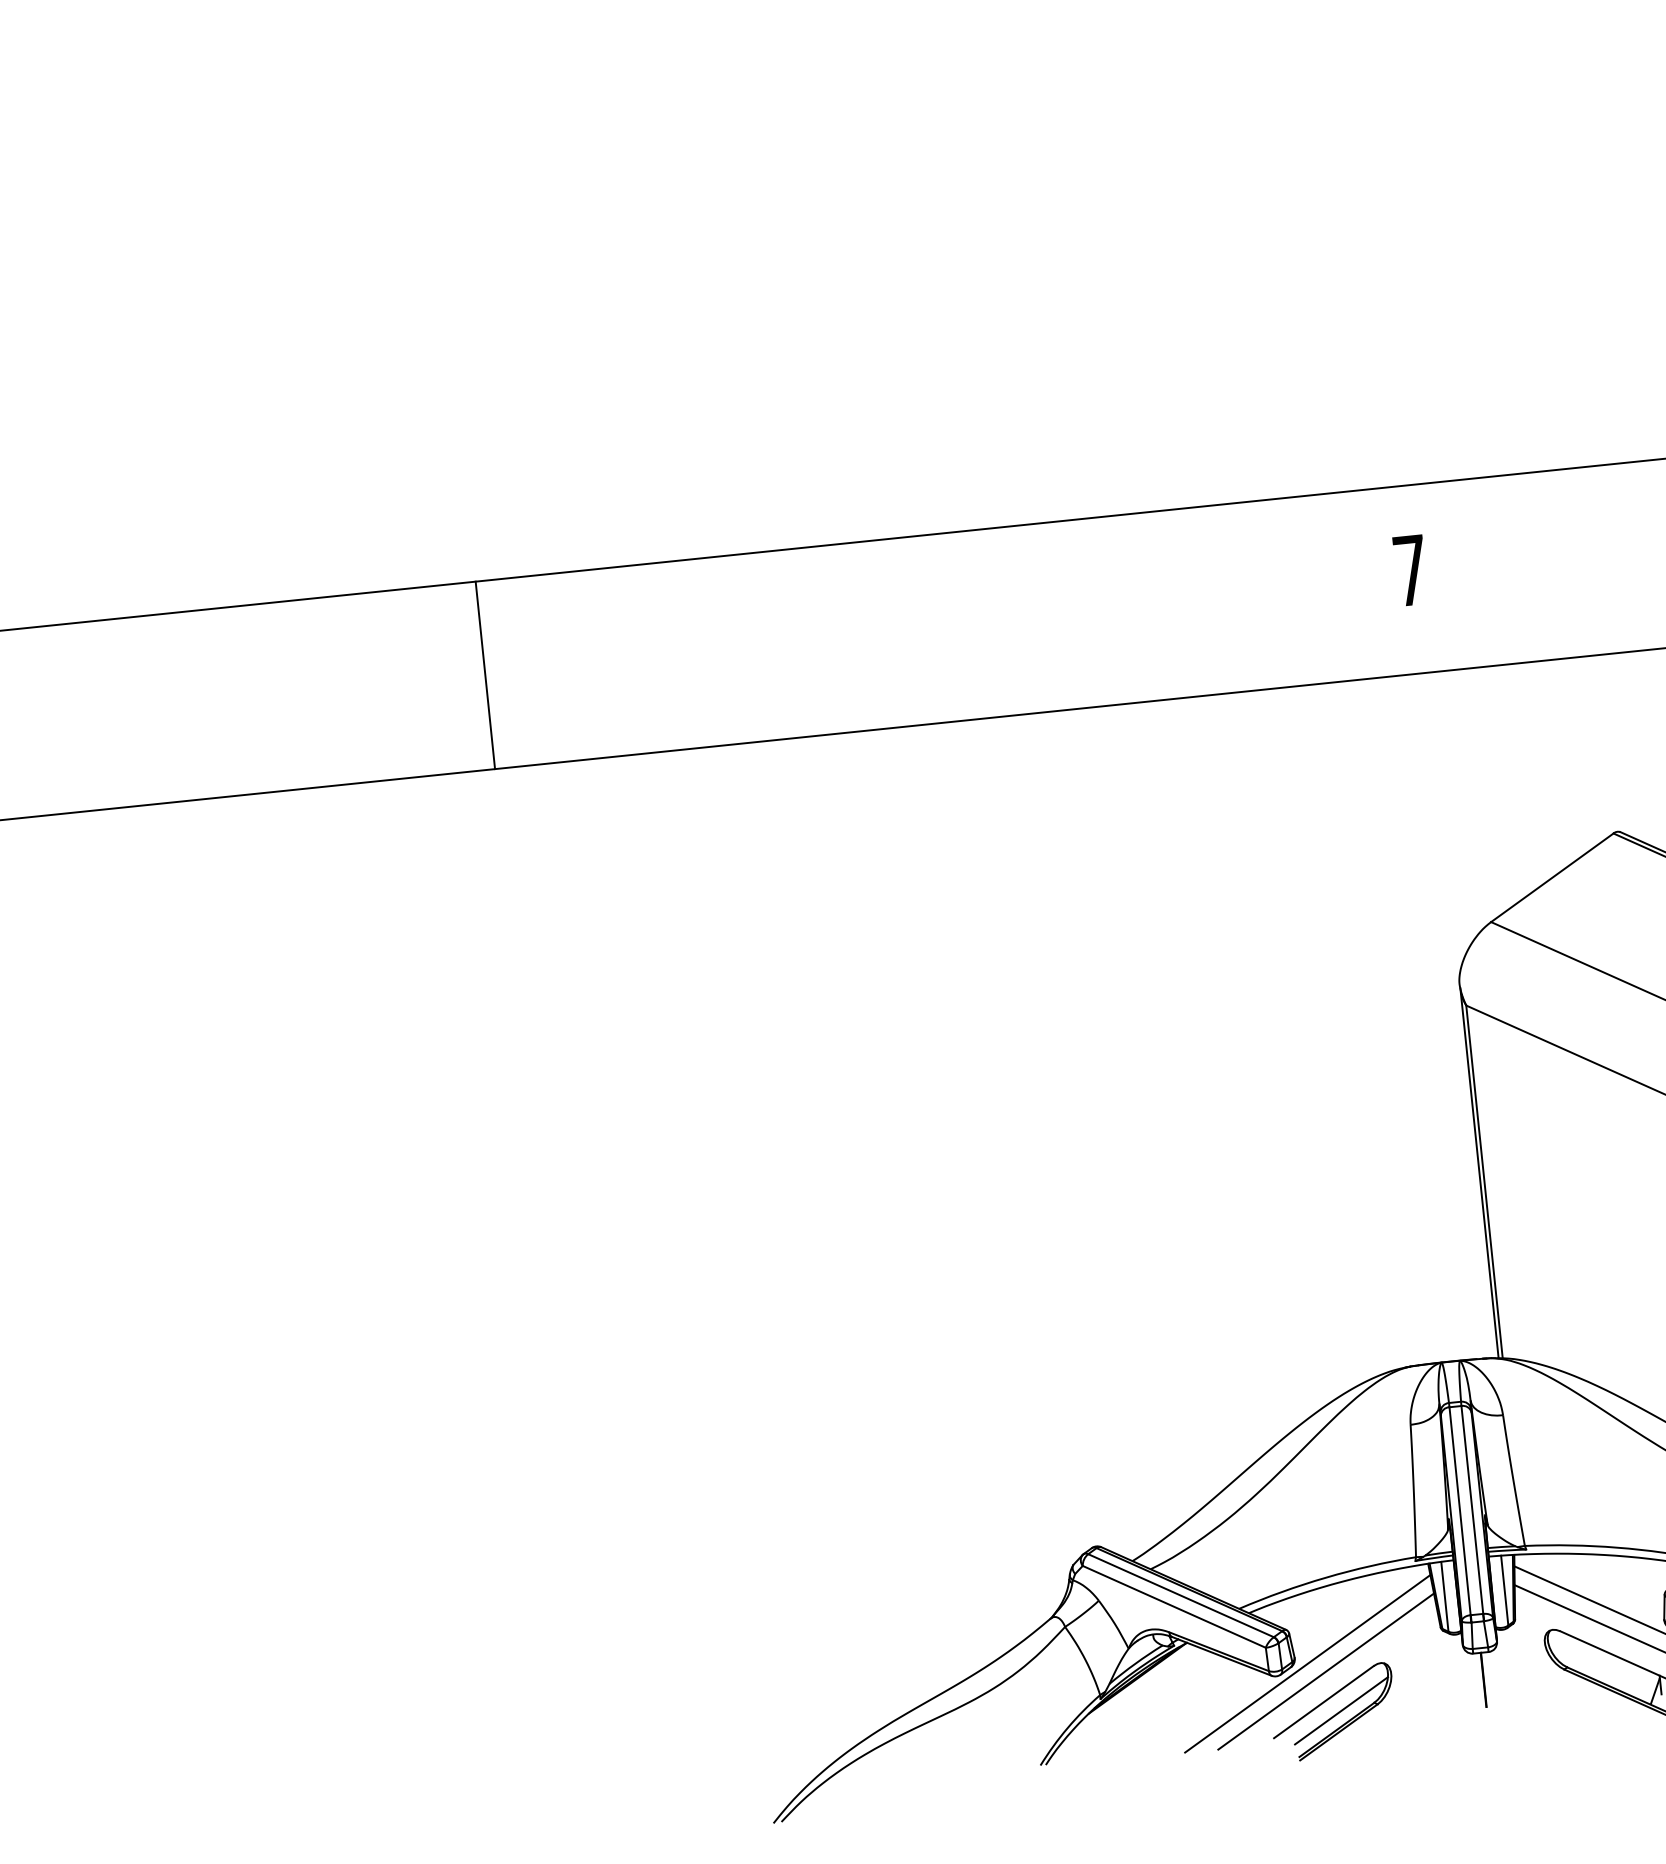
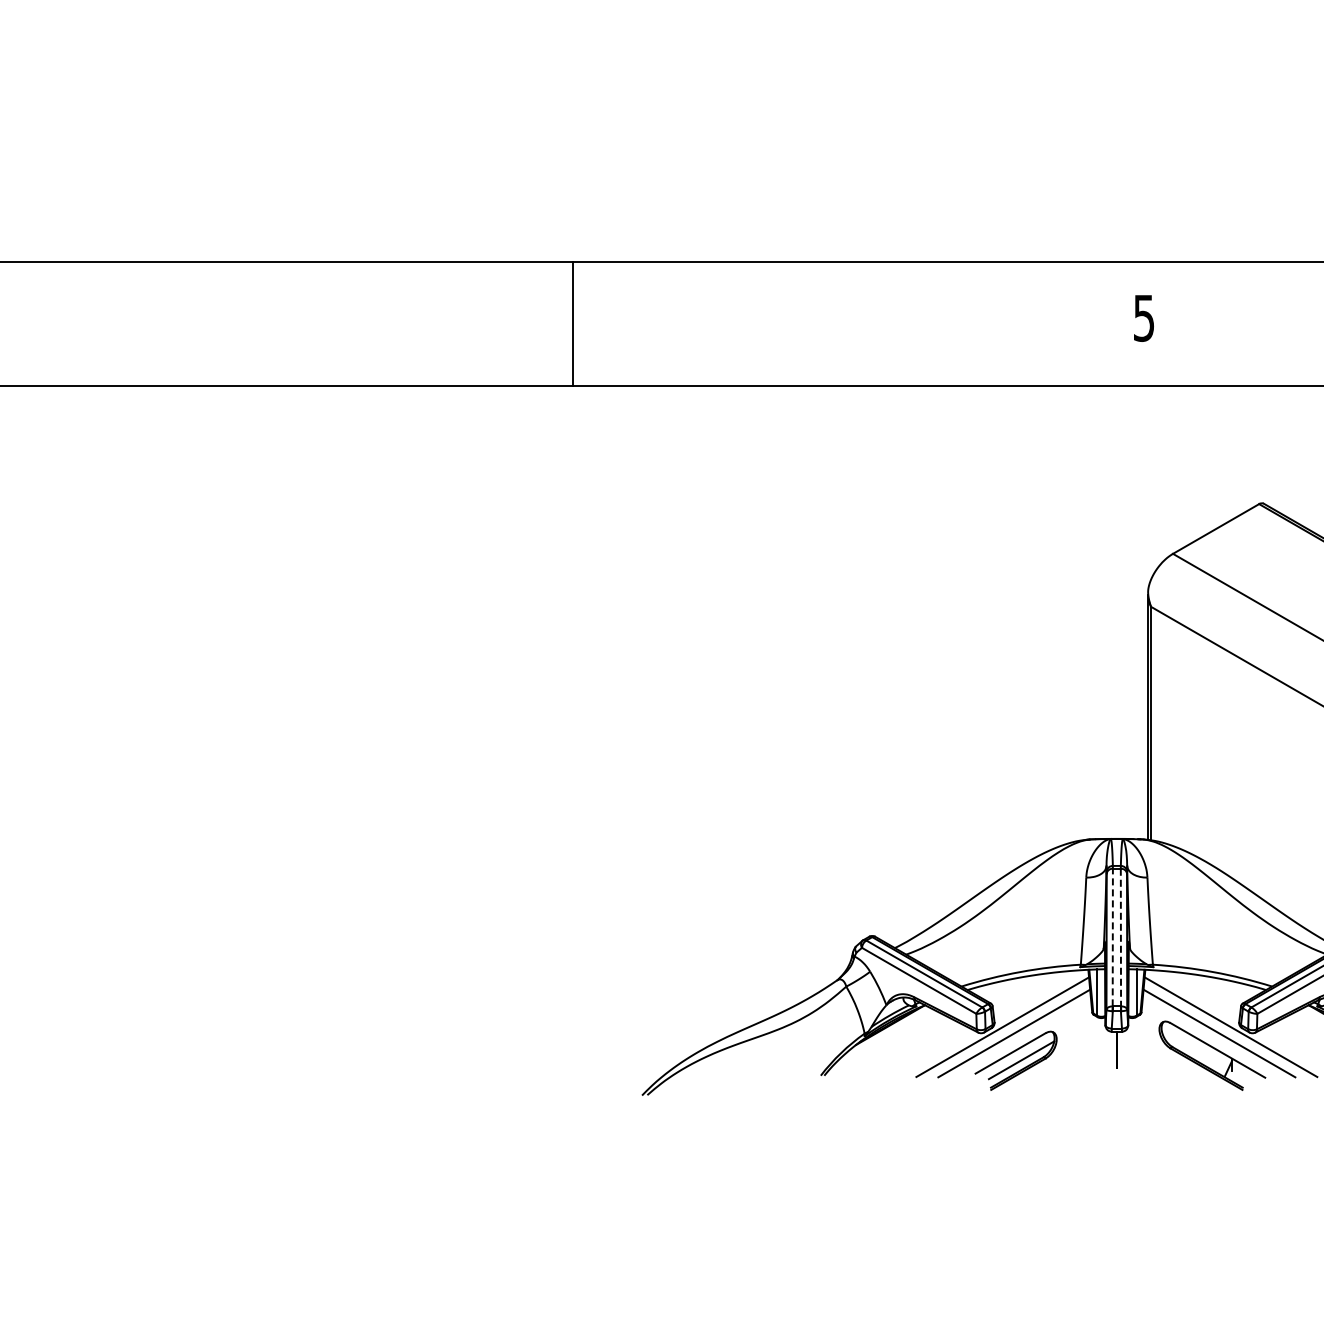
text: (1411, 570) -> (1144, 318), 7 -> 5
line: (486, 675) -> (573, 324), moved
line: (1471, 1509) -> (1120, 937), solid -> dashed
line: (1459, 1511) -> (1112, 937), solid -> dashed

